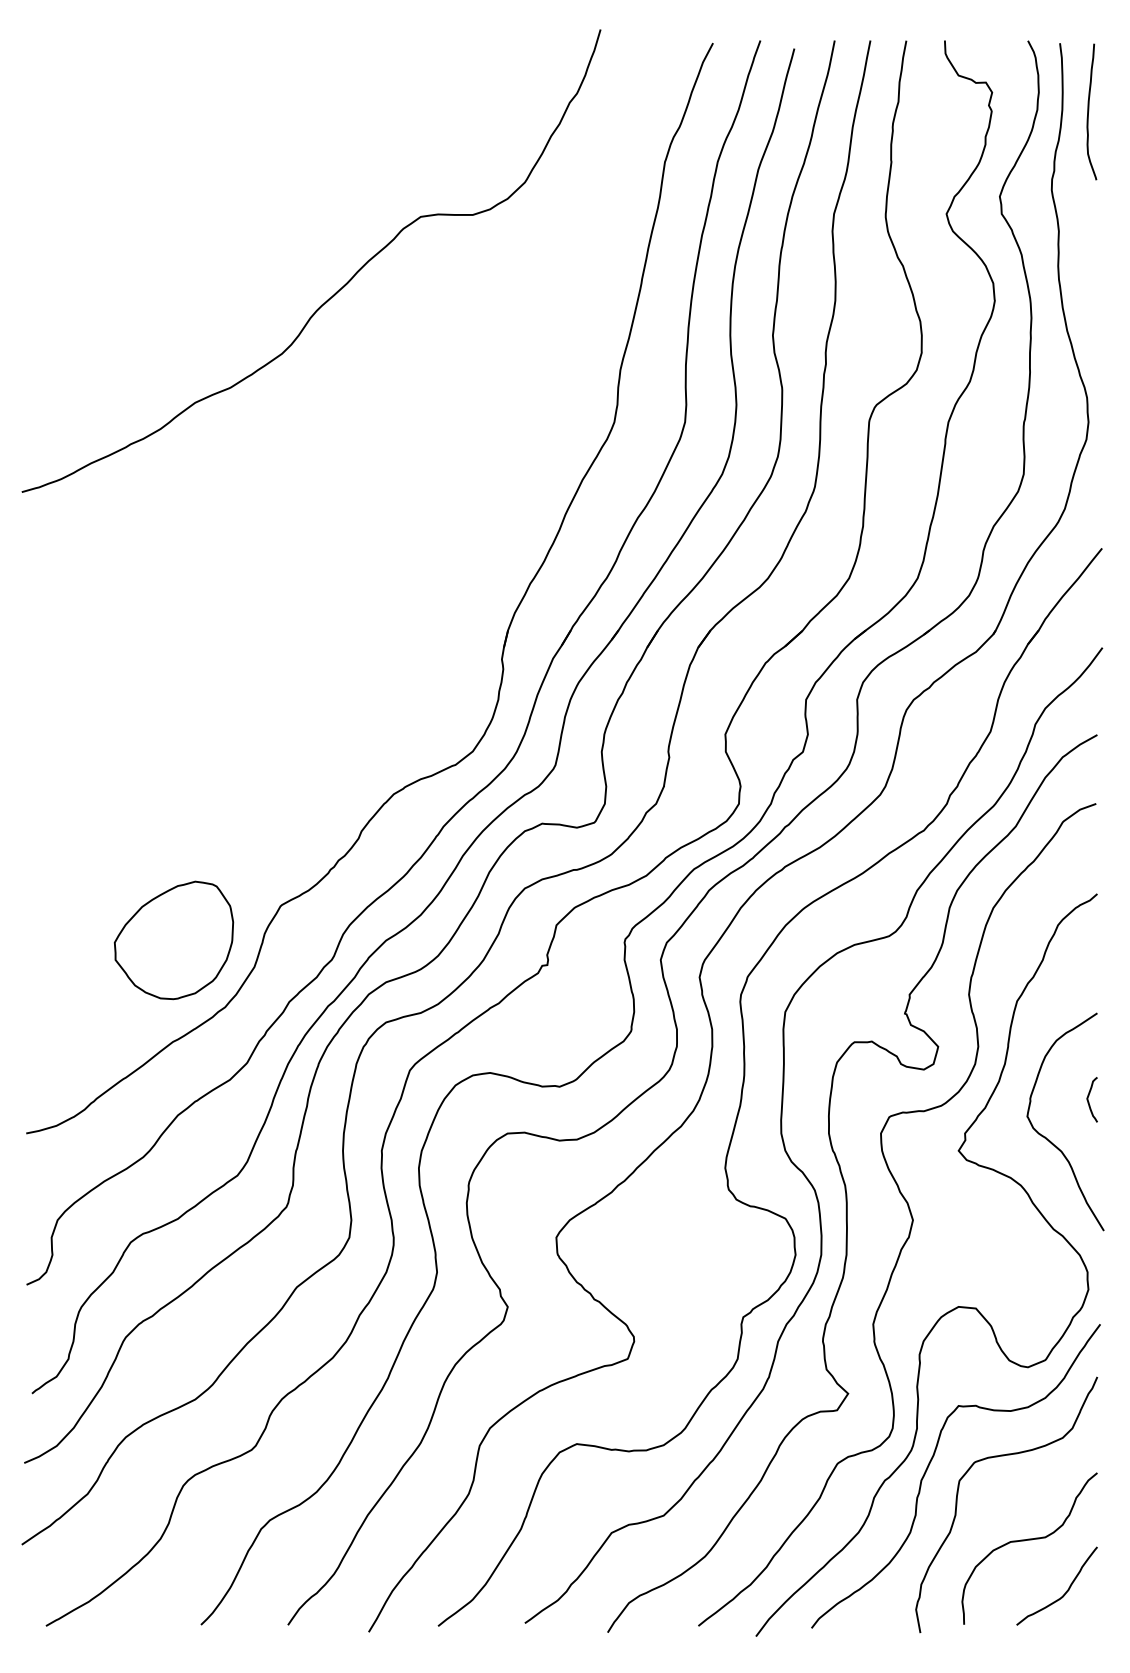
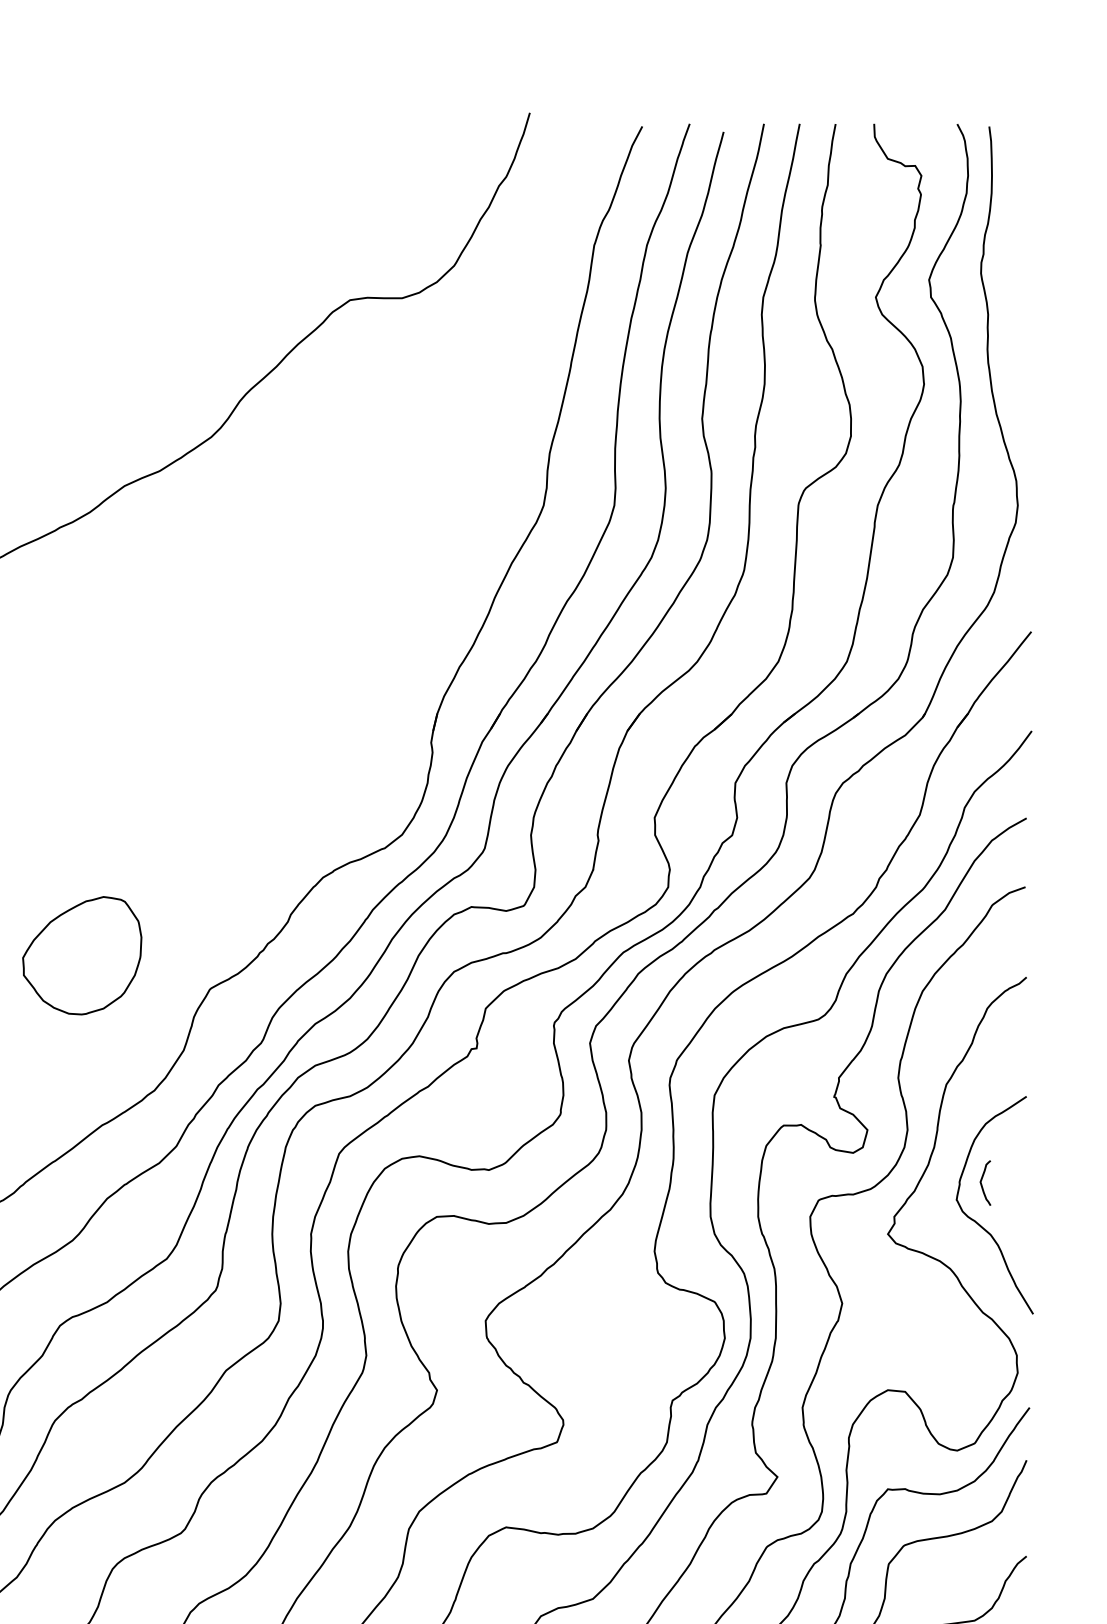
curve: (1089, 111) -> (1018, 194), removed
part: (174, 940) -> (82, 955), moved
curve: (1089, 1101) -> (982, 1184), moved

